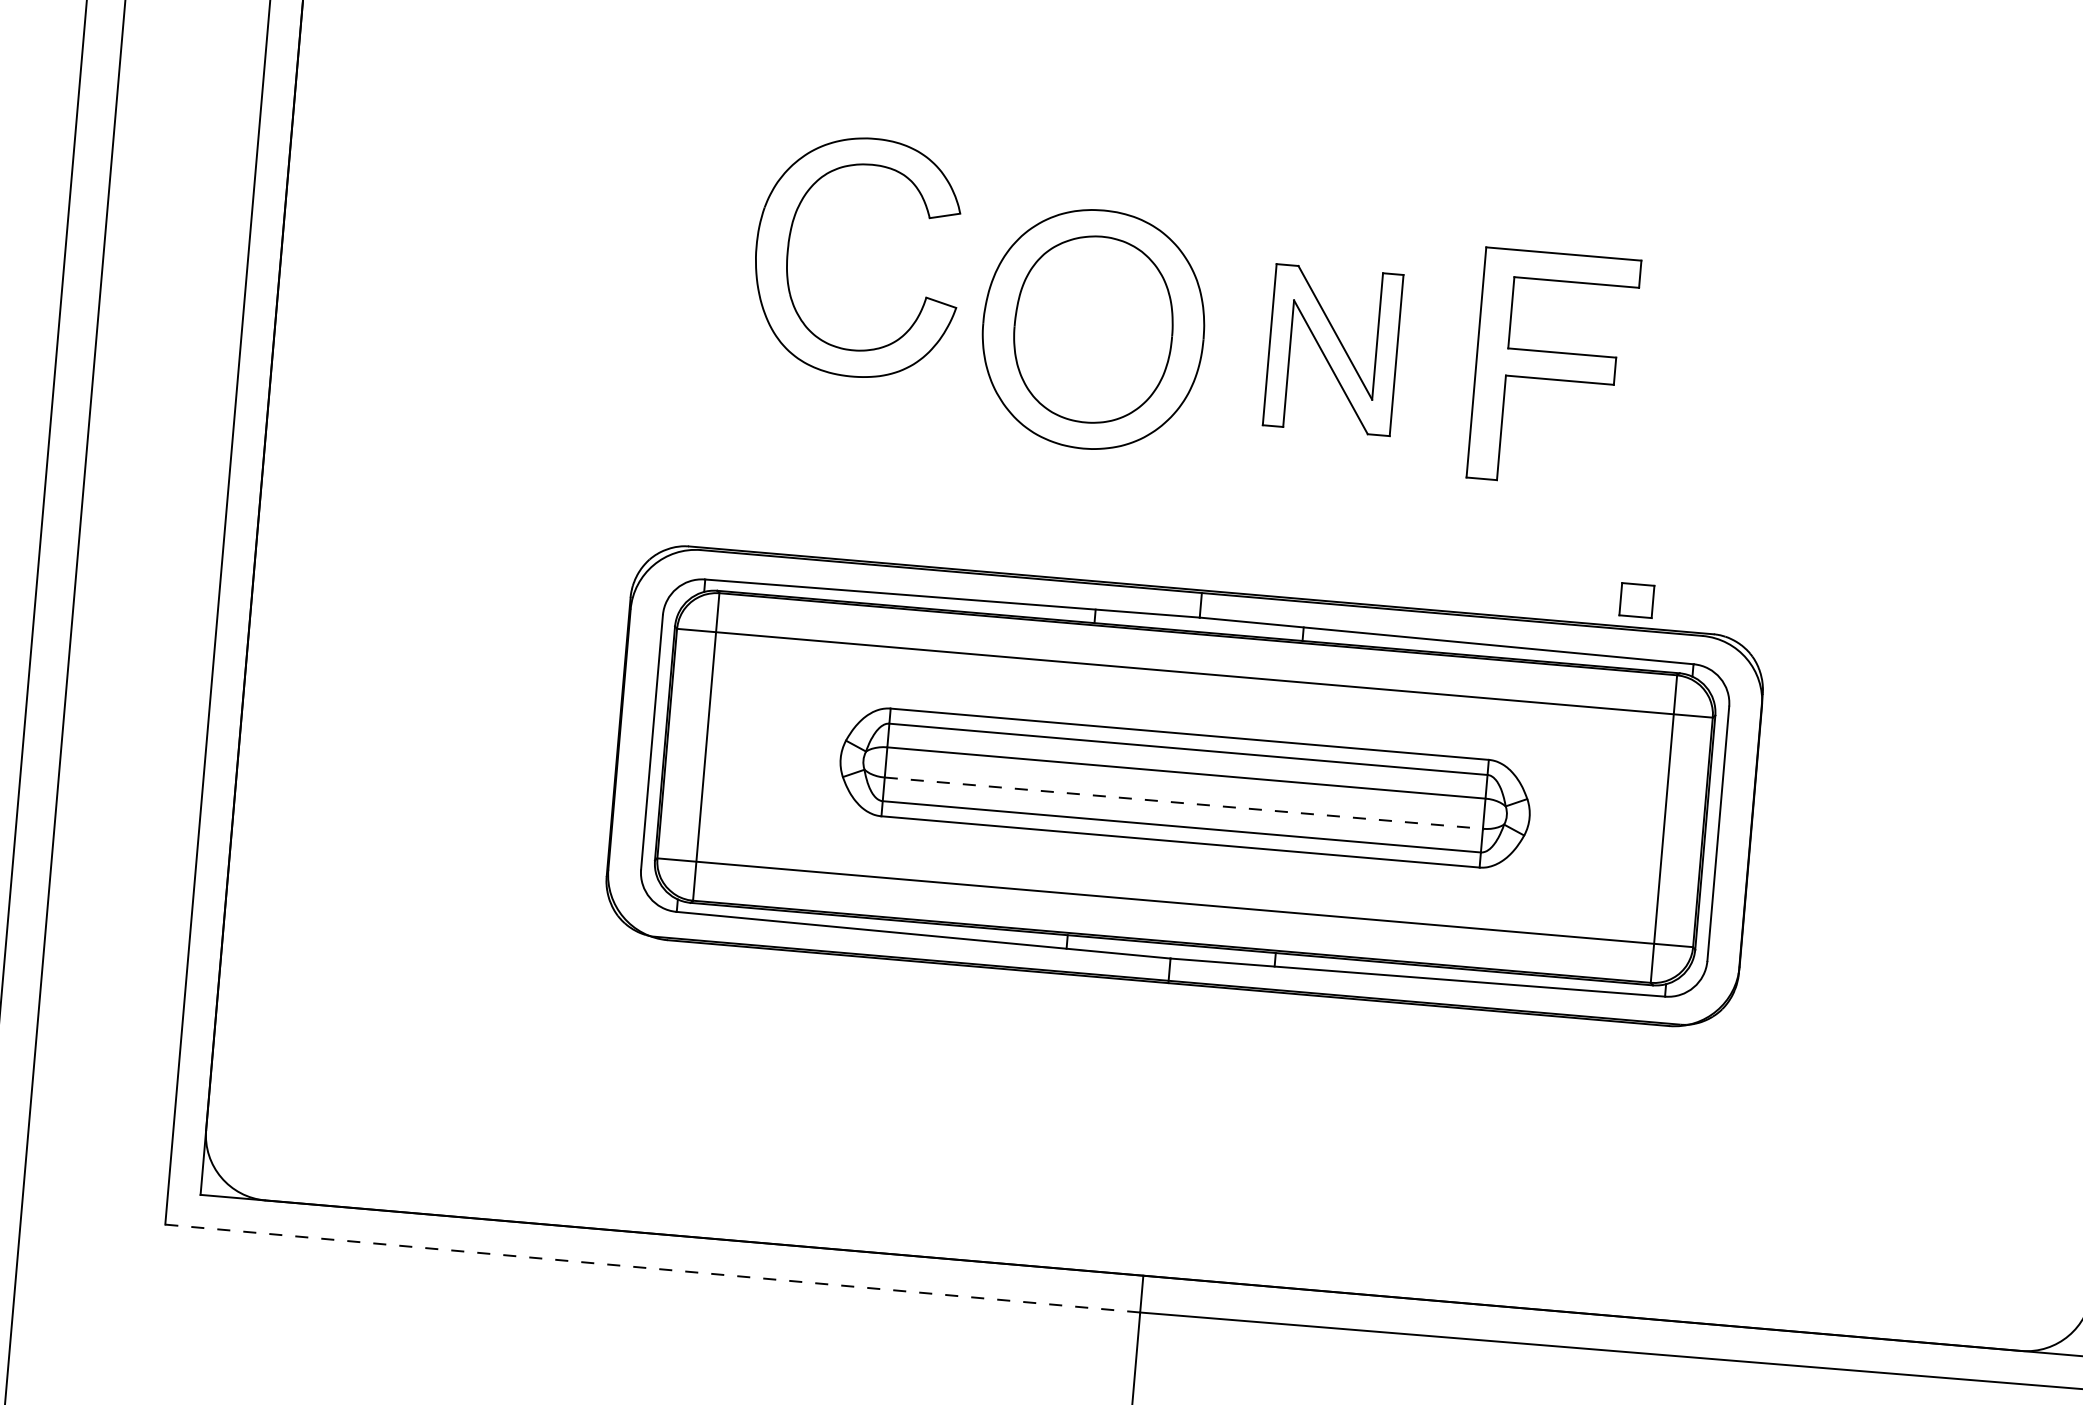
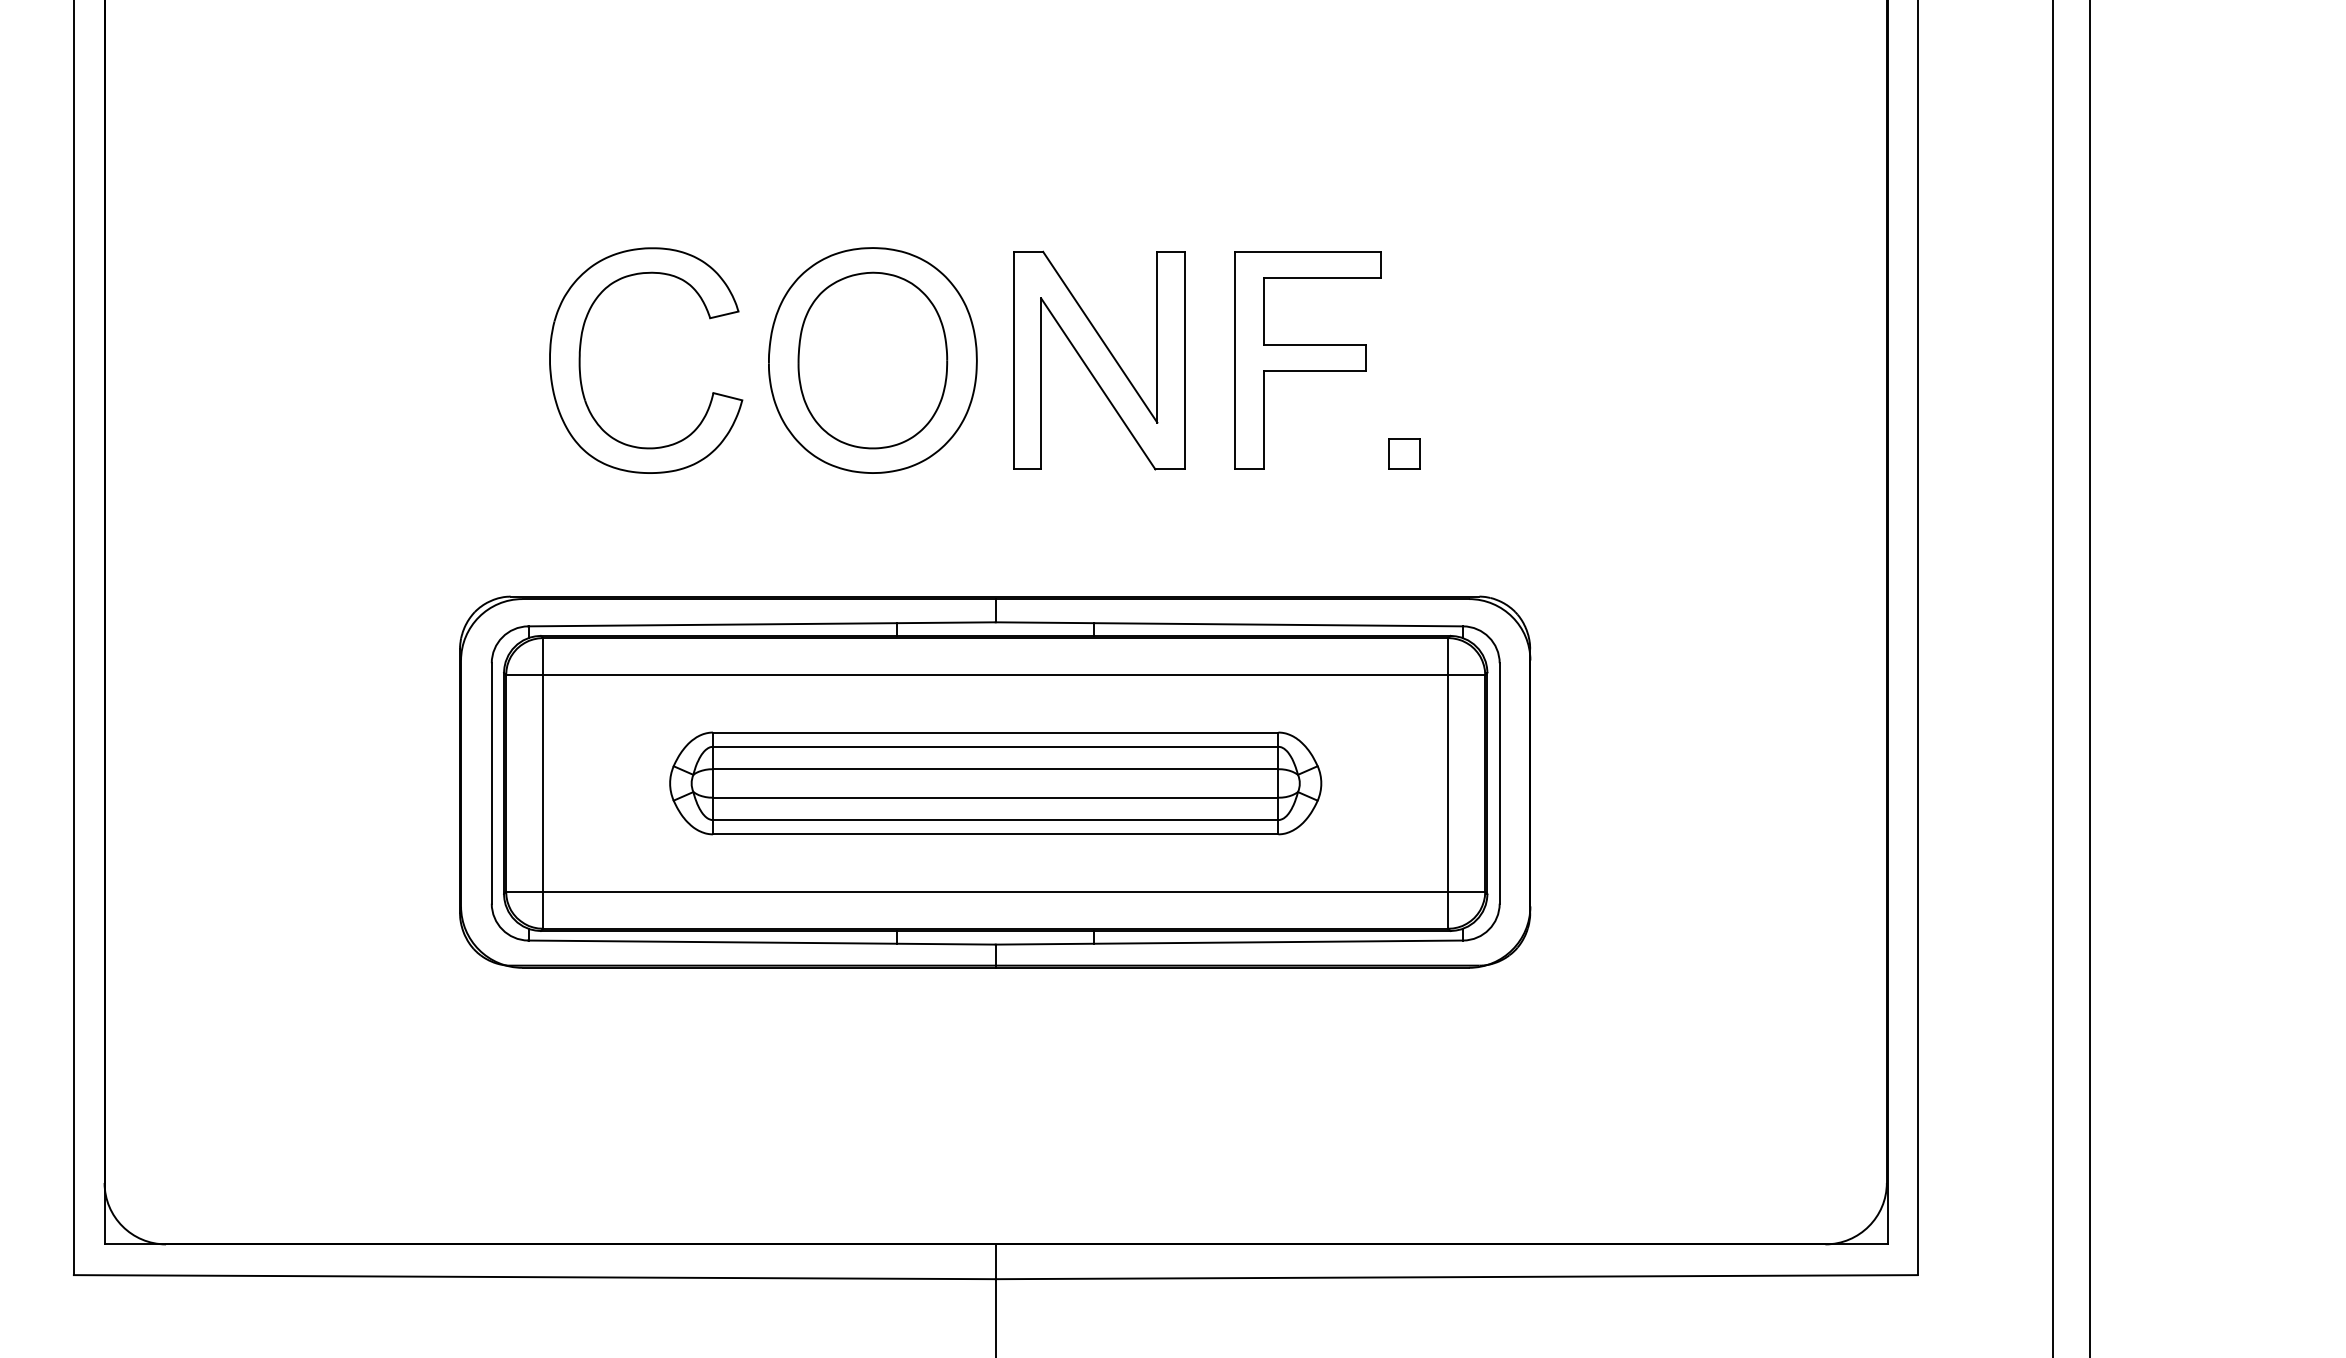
part: (788, 251) -> (580, 360), moved
part: (1333, 350) -> (1099, 360), size x1.43
part: (1636, 599) -> (1404, 453), moved
line: (1183, 802) -> (995, 797), dashed -> solid
line: (652, 1268) -> (534, 1277), dashed -> solid

